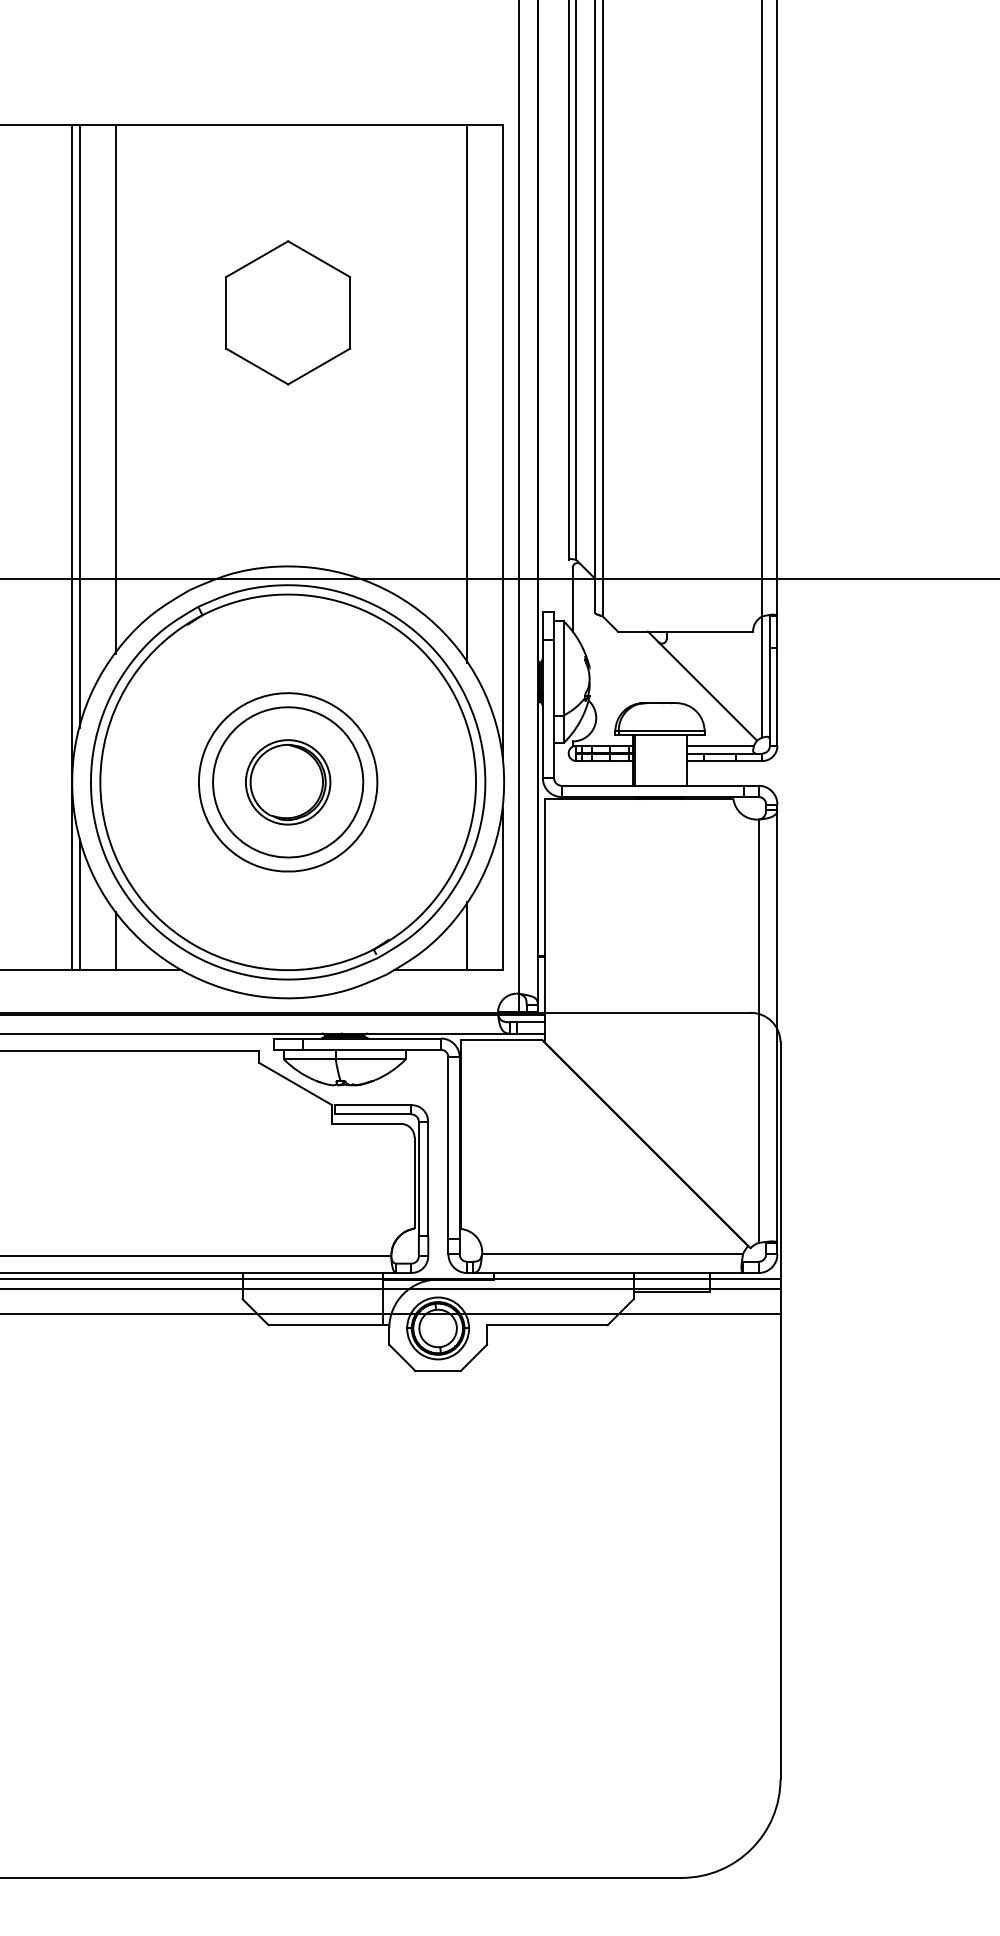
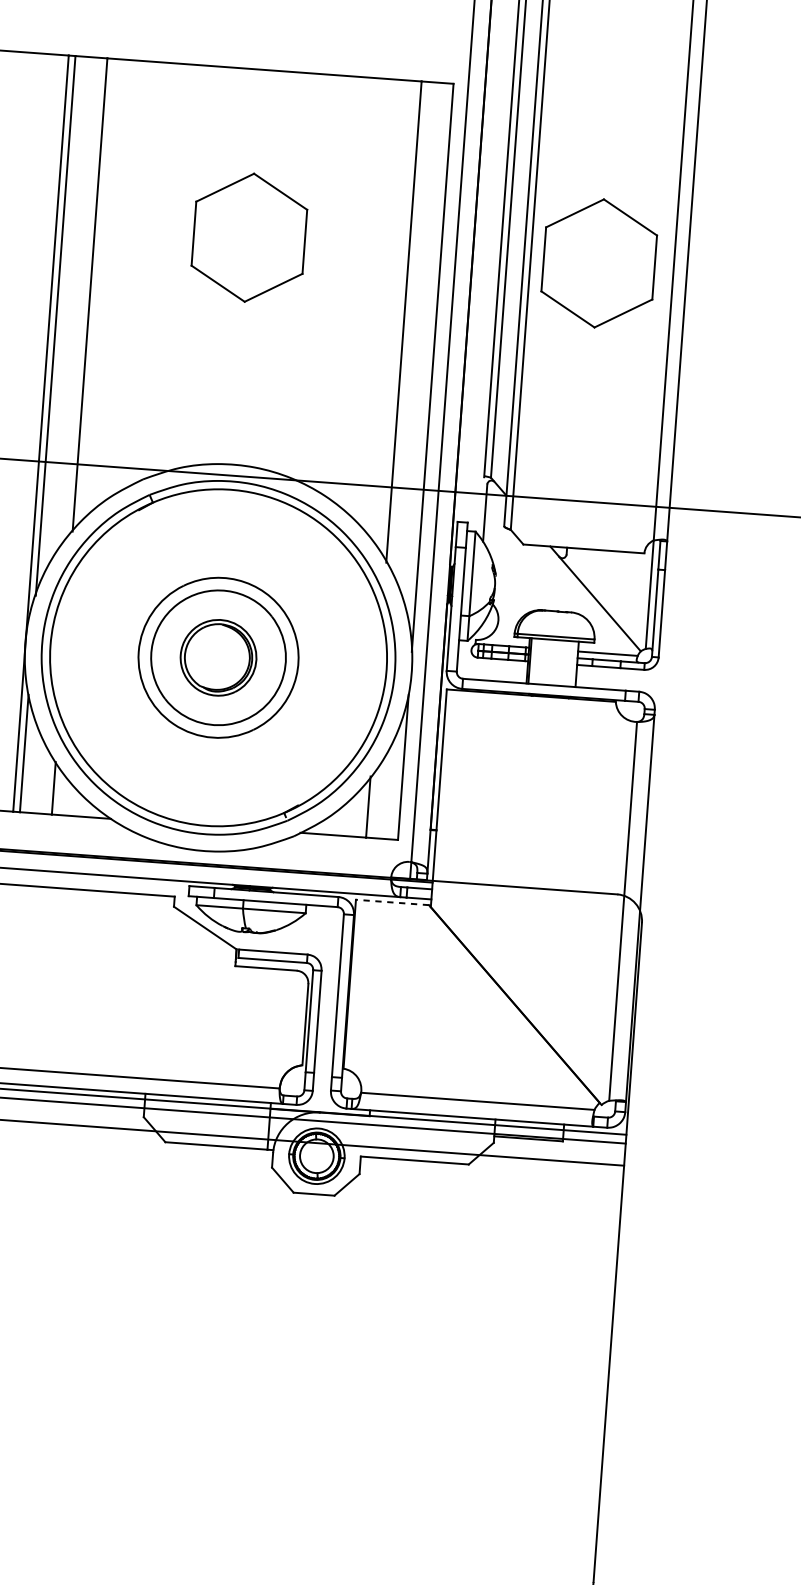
part: (679, 312) -> (599, 263), added
line: (501, 1040) -> (392, 902), solid -> dashed

